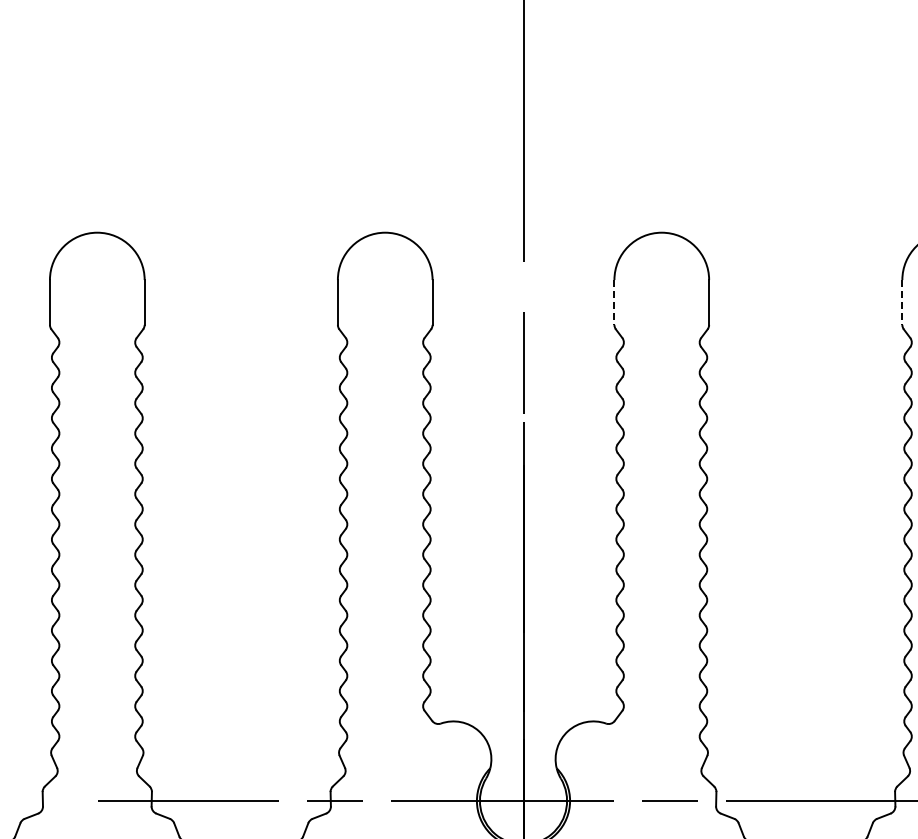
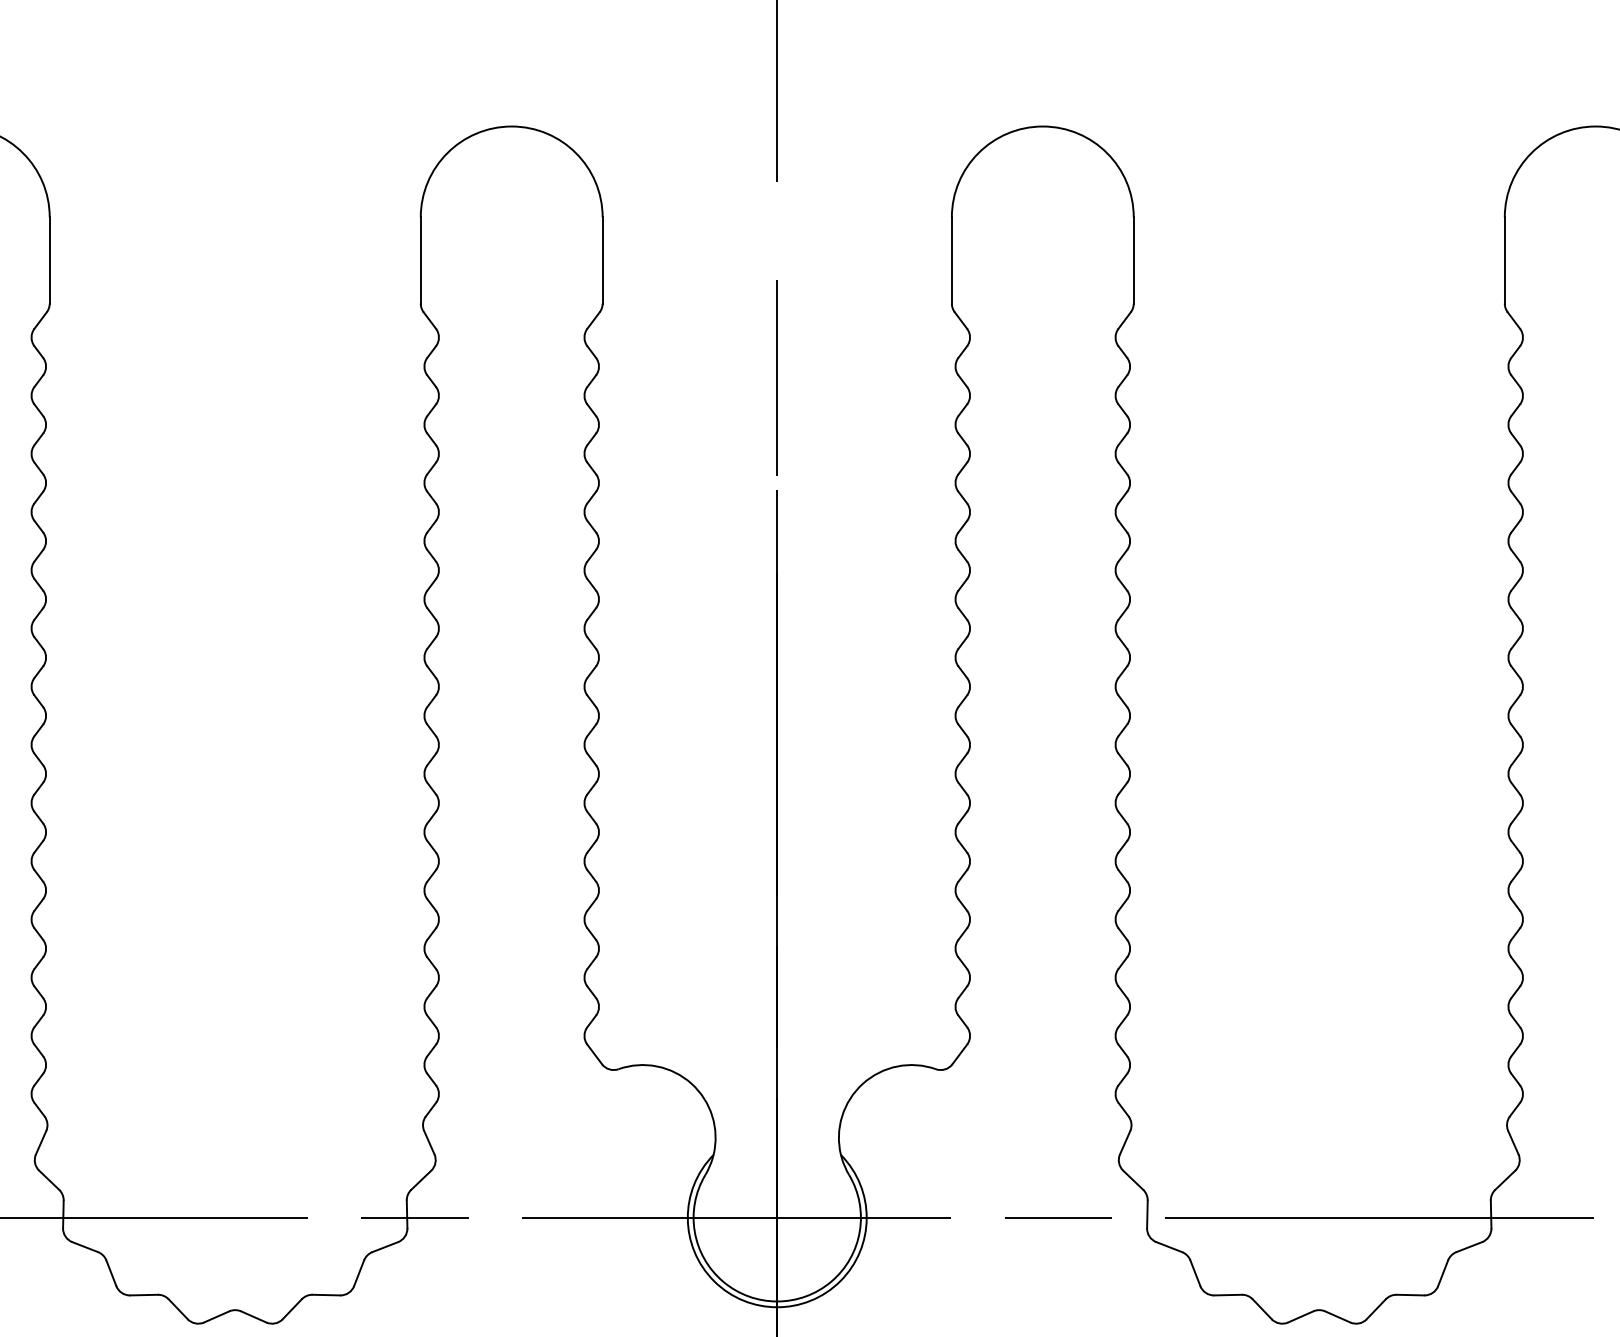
line: (614, 302) -> (951, 260), dashed -> solid
line: (902, 302) -> (1505, 260), dashed -> solid

